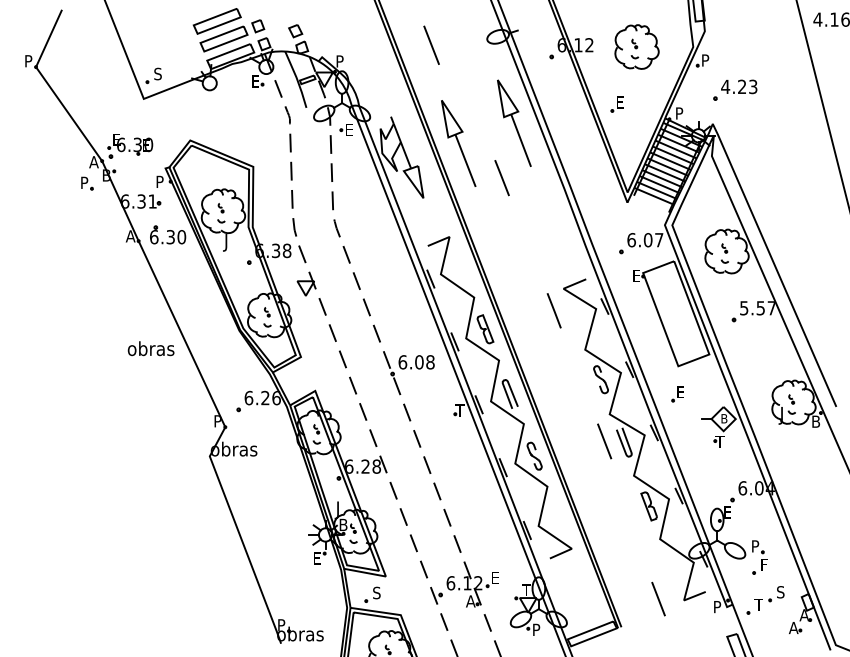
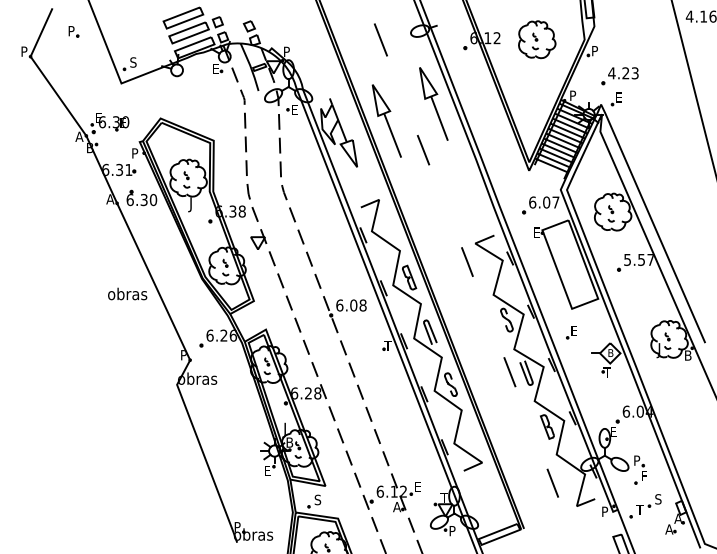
line: (431, 44) -> (380, 39), moved
part: (616, 104) -> (616, 99), moved
part: (87, 183) -> (73, 31), moved
line: (658, 598) -> (552, 482), moved

